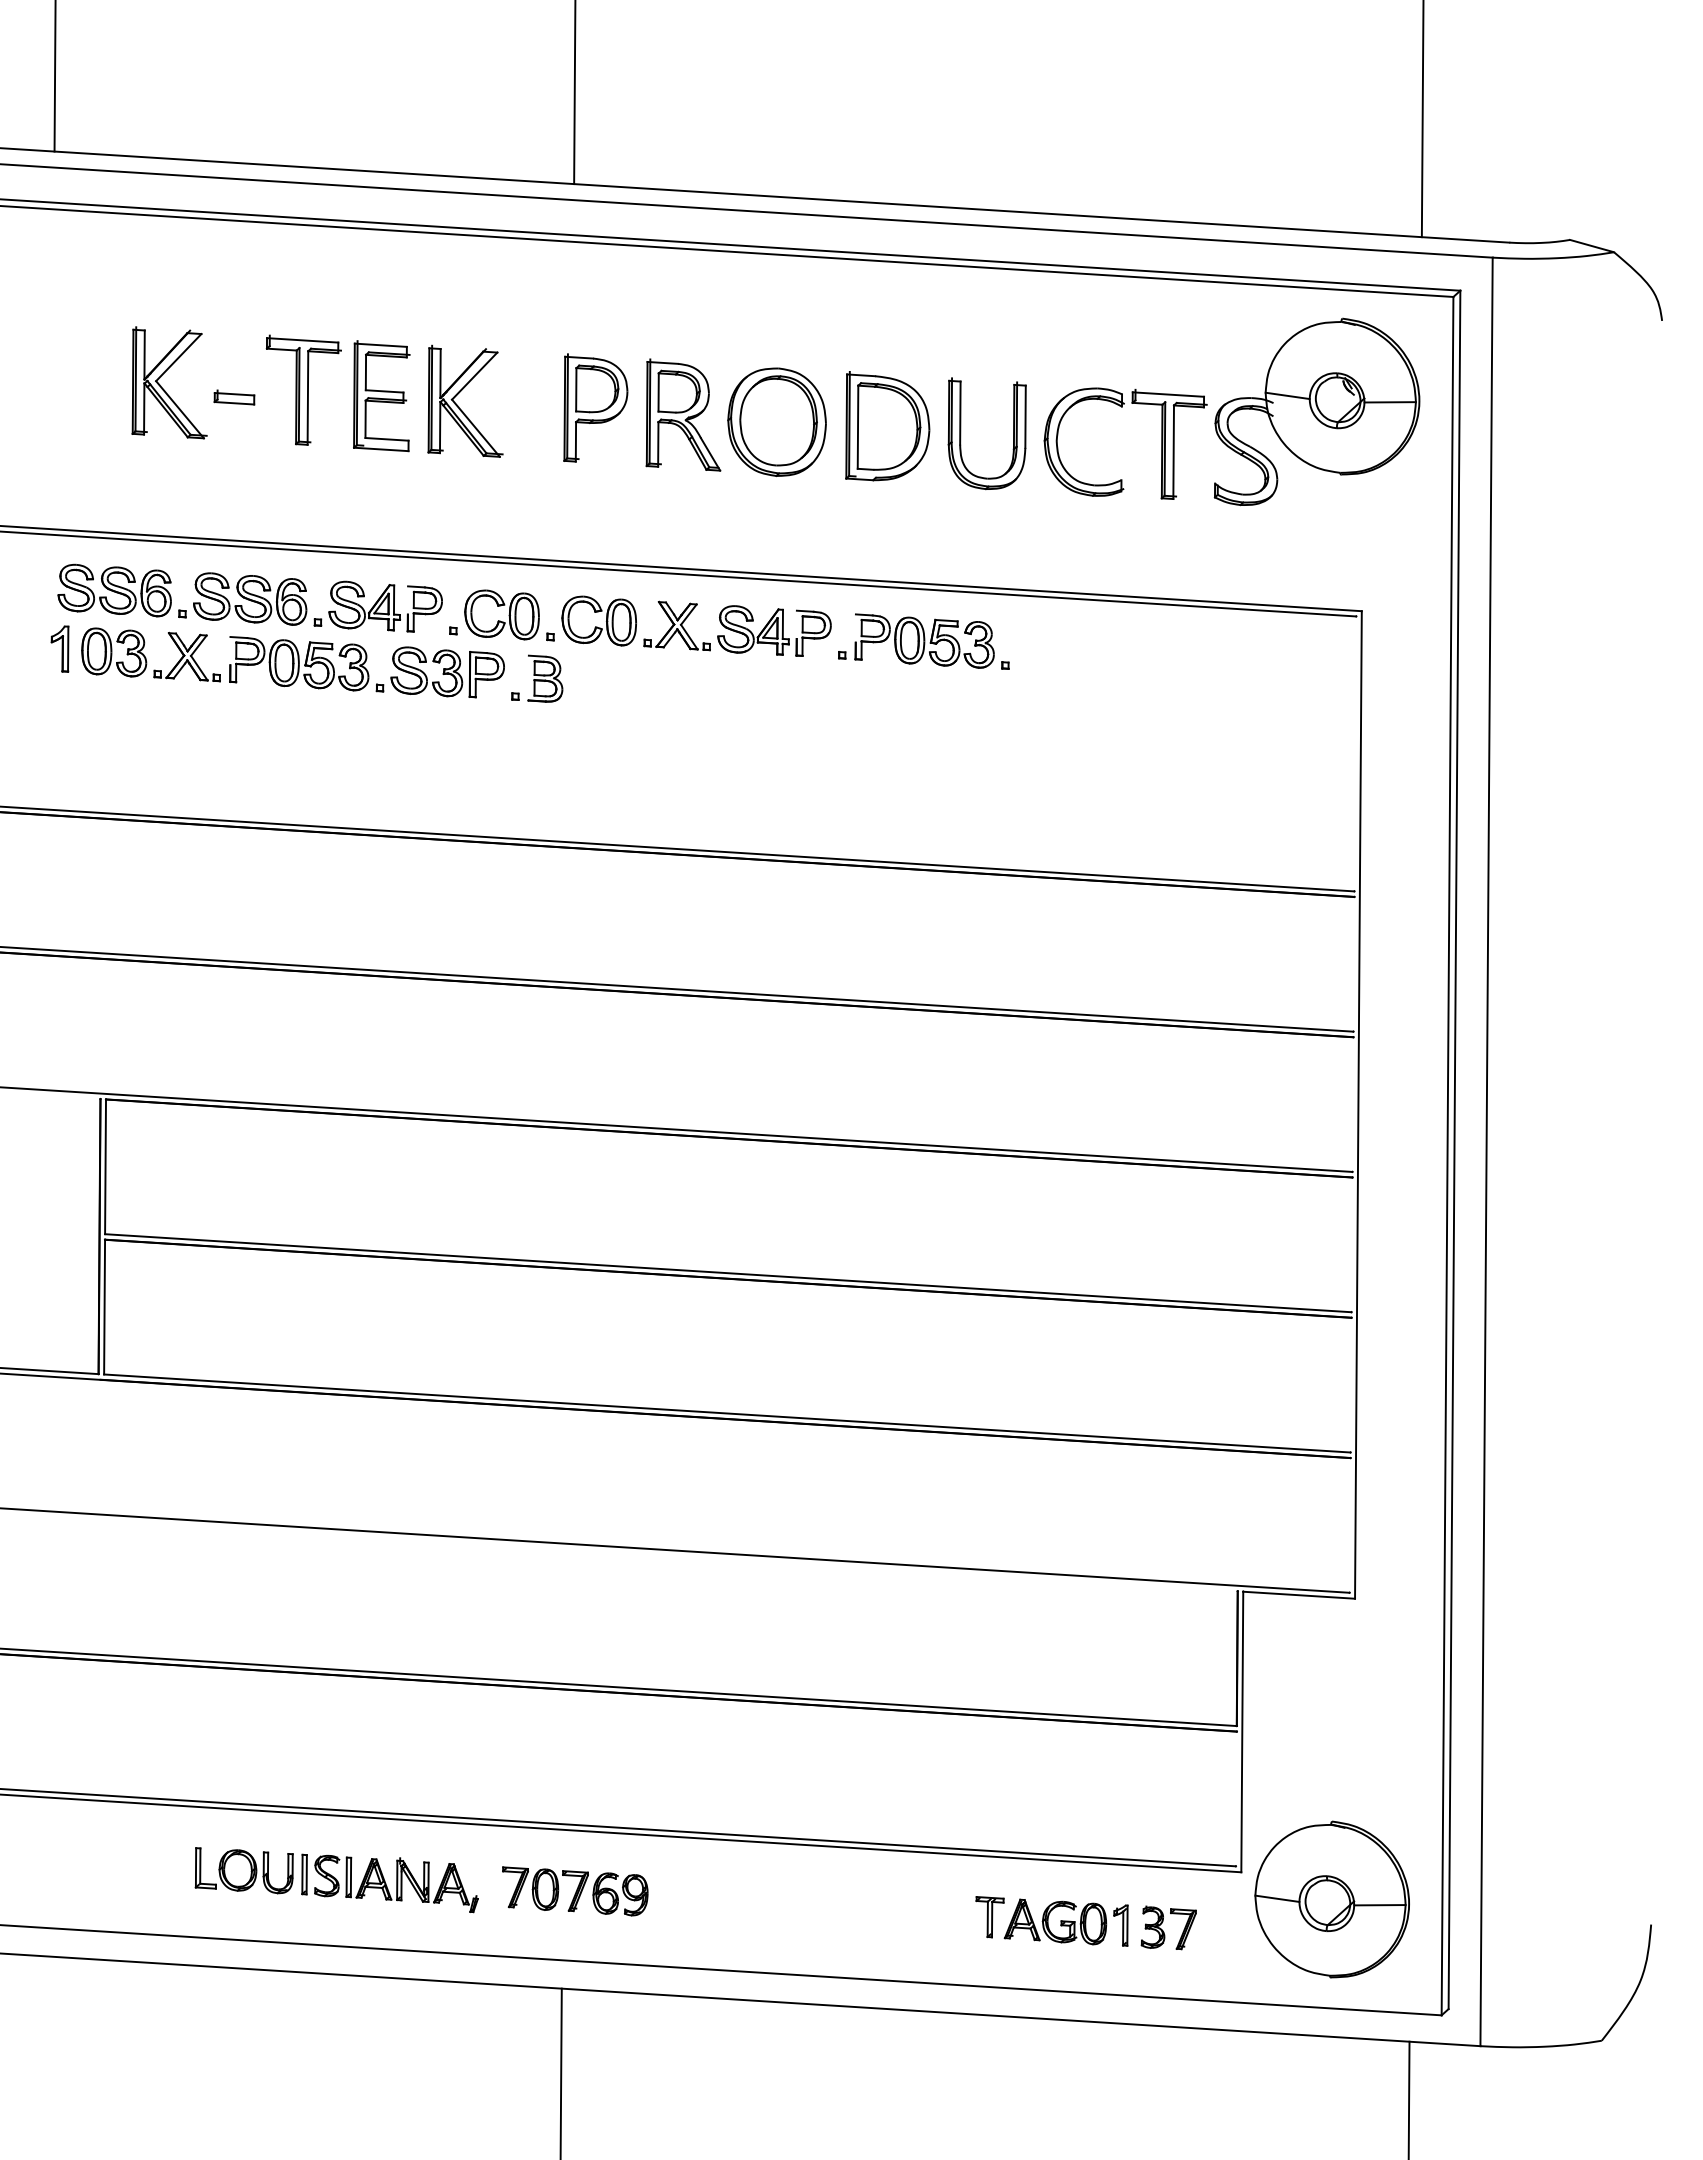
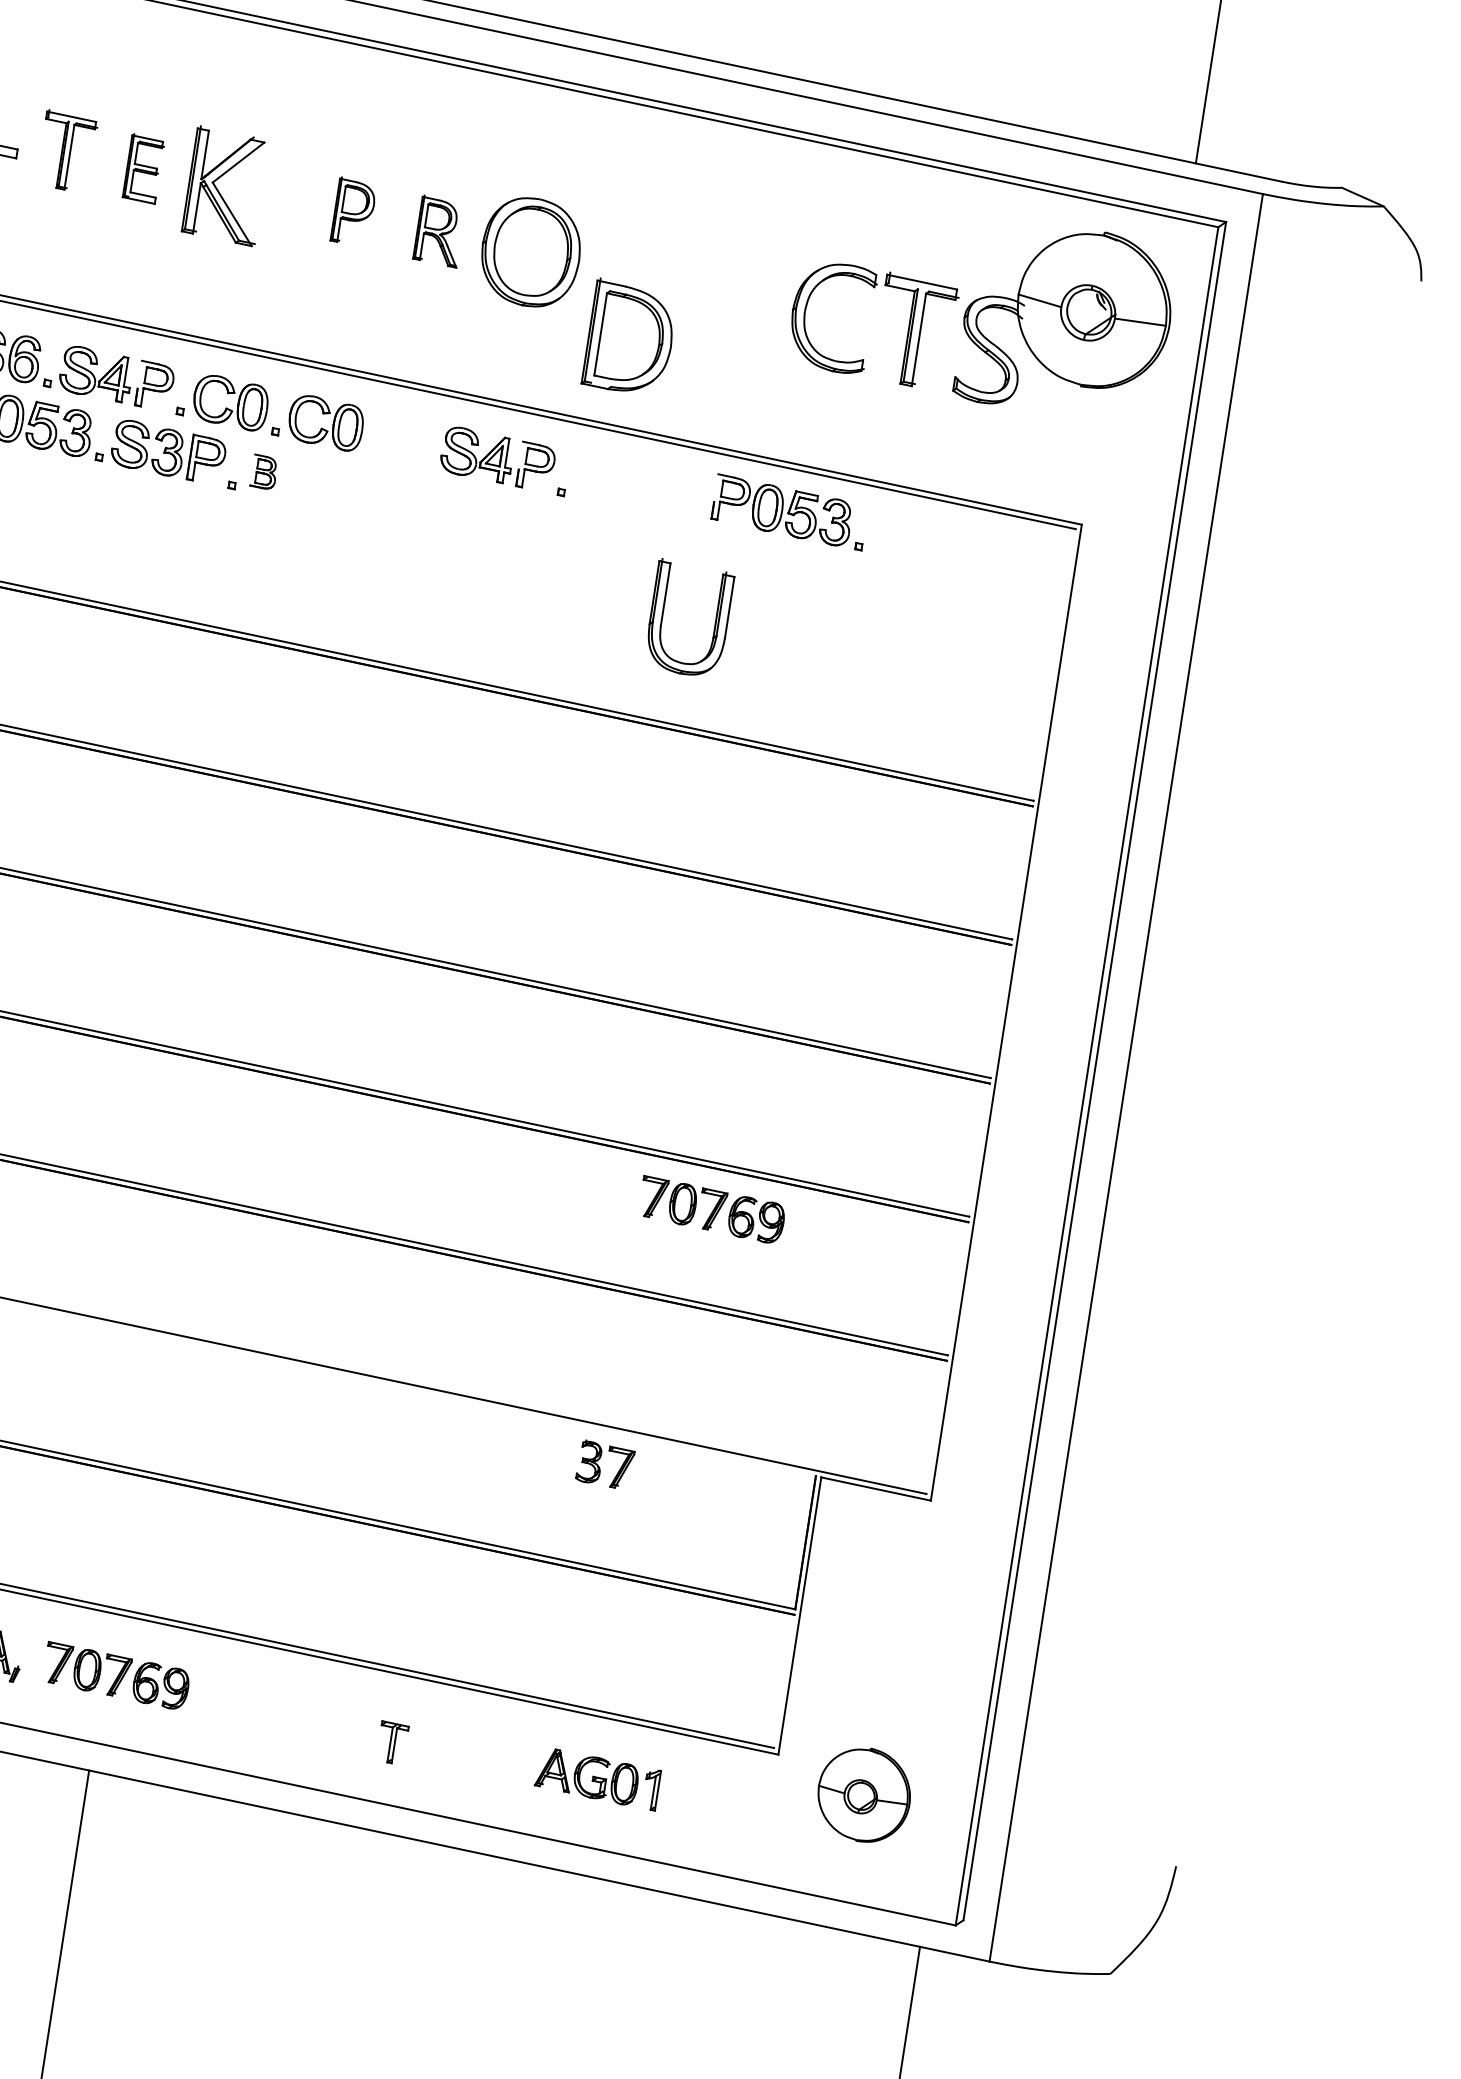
part: (303, 389) -> (67, 150), size x0.7
part: (381, 396) -> (143, 169), size x0.6
part: (595, 407) -> (353, 211), size x0.6
part: (683, 414) -> (439, 231), size x0.6
part: (887, 426) -> (629, 337), moved
part: (961, 433) -> (663, 614), moved
part: (676, 625) -> (401, 438), removed
part: (931, 641) -> (789, 512), moved
part: (545, 678) -> (264, 472), size x0.7
part: (1096, 1343) -> (712, 1210), added
part: (1331, 1899) -> (863, 1794), size x0.6
part: (989, 1917) -> (392, 1743), moved
part: (1168, 1927) -> (605, 1464), moved

